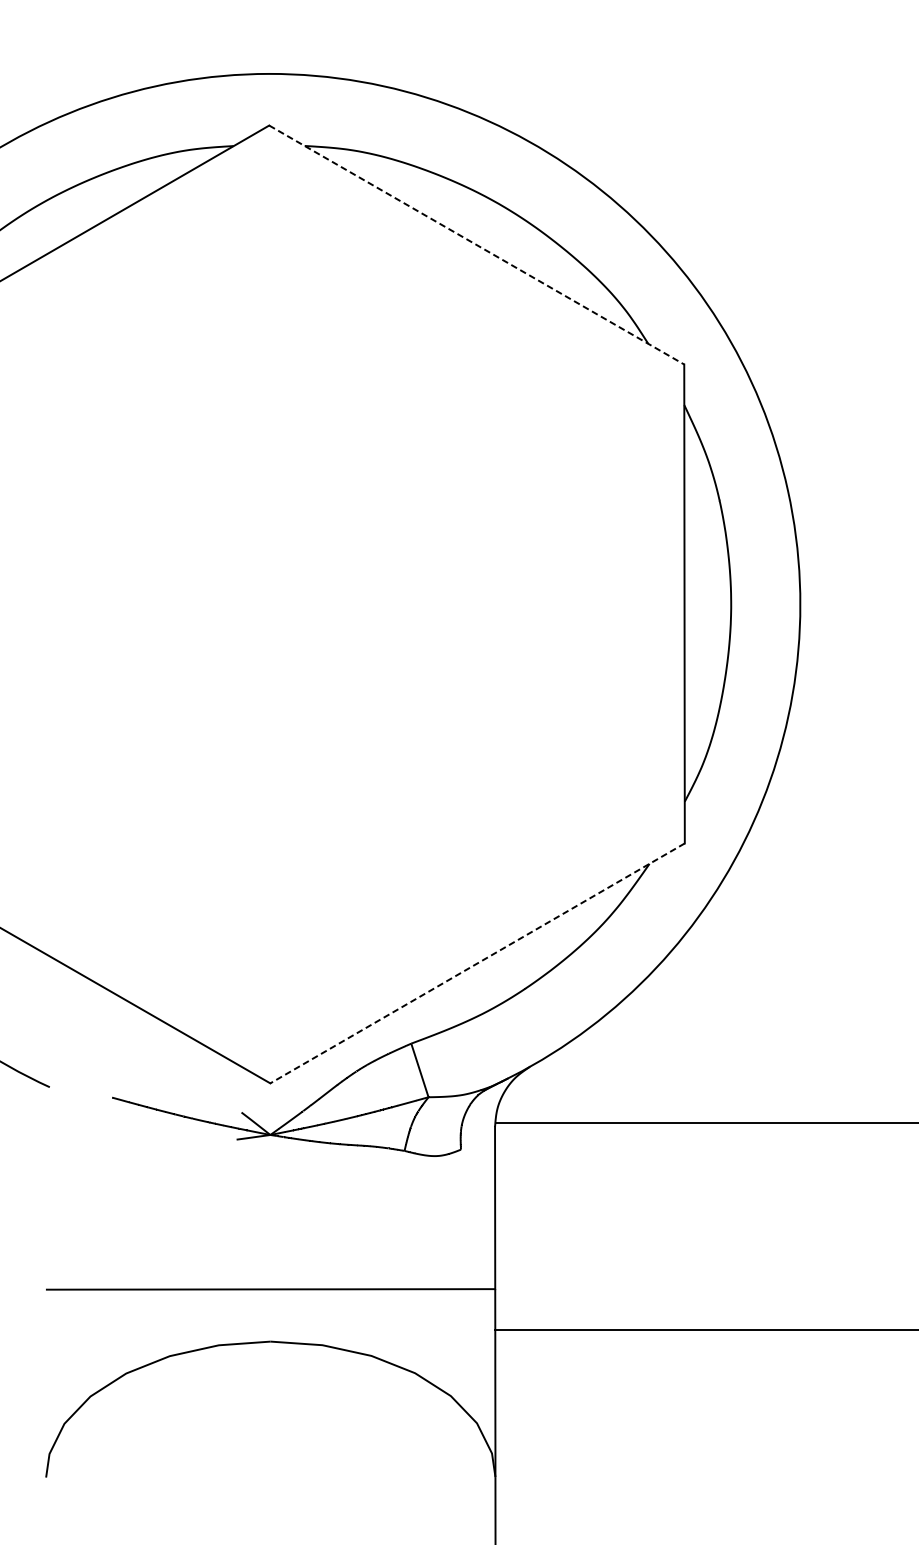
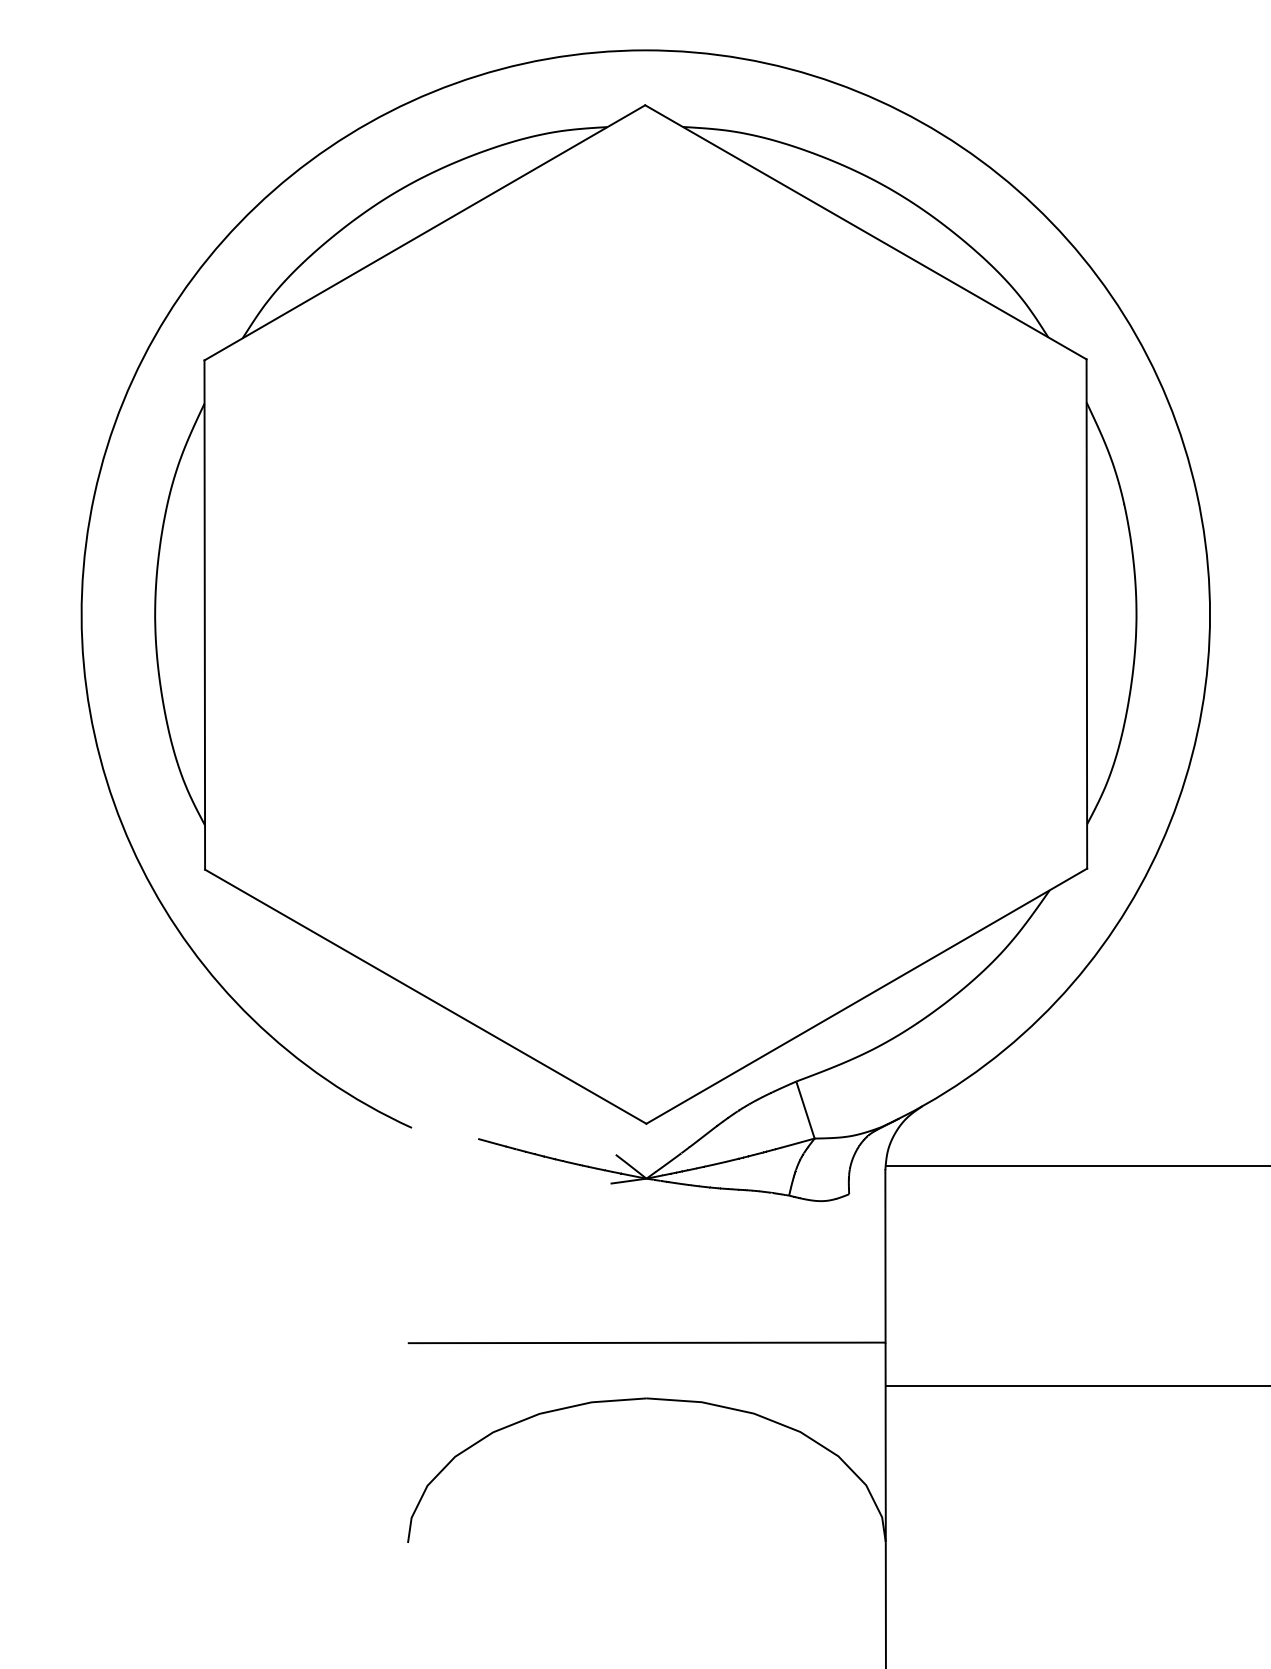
line: (476, 245) -> (865, 232), dashed -> solid
line: (477, 963) -> (866, 996), dashed -> solid

